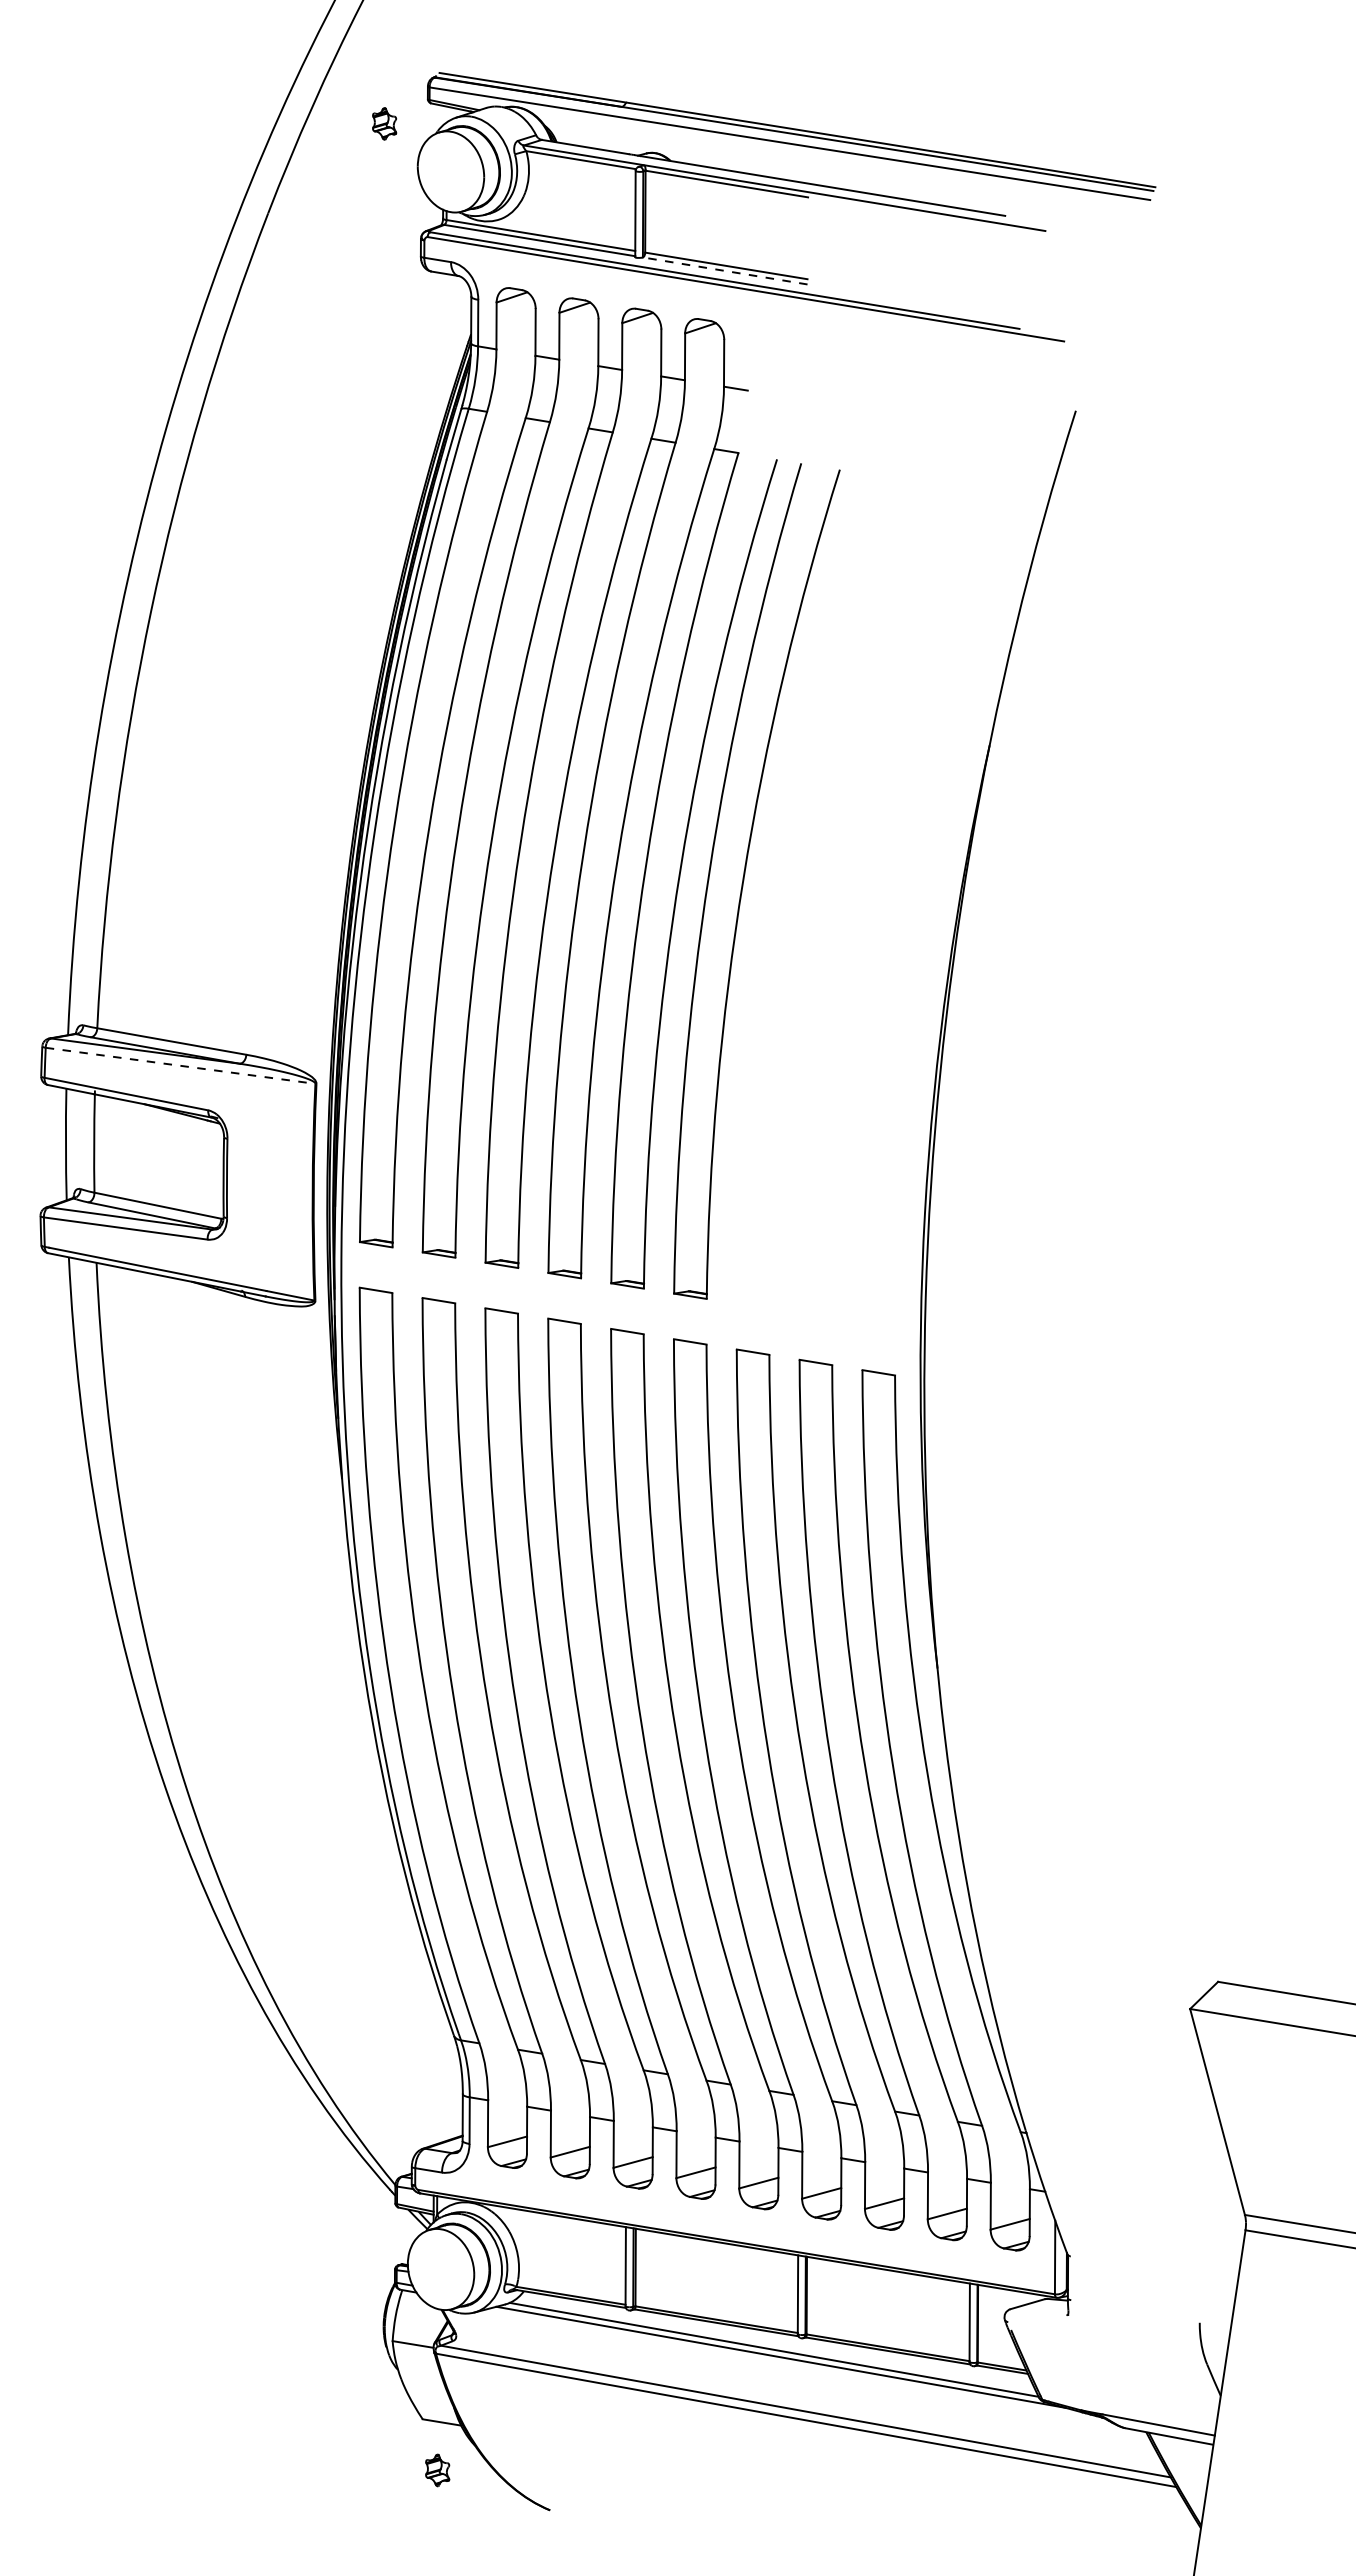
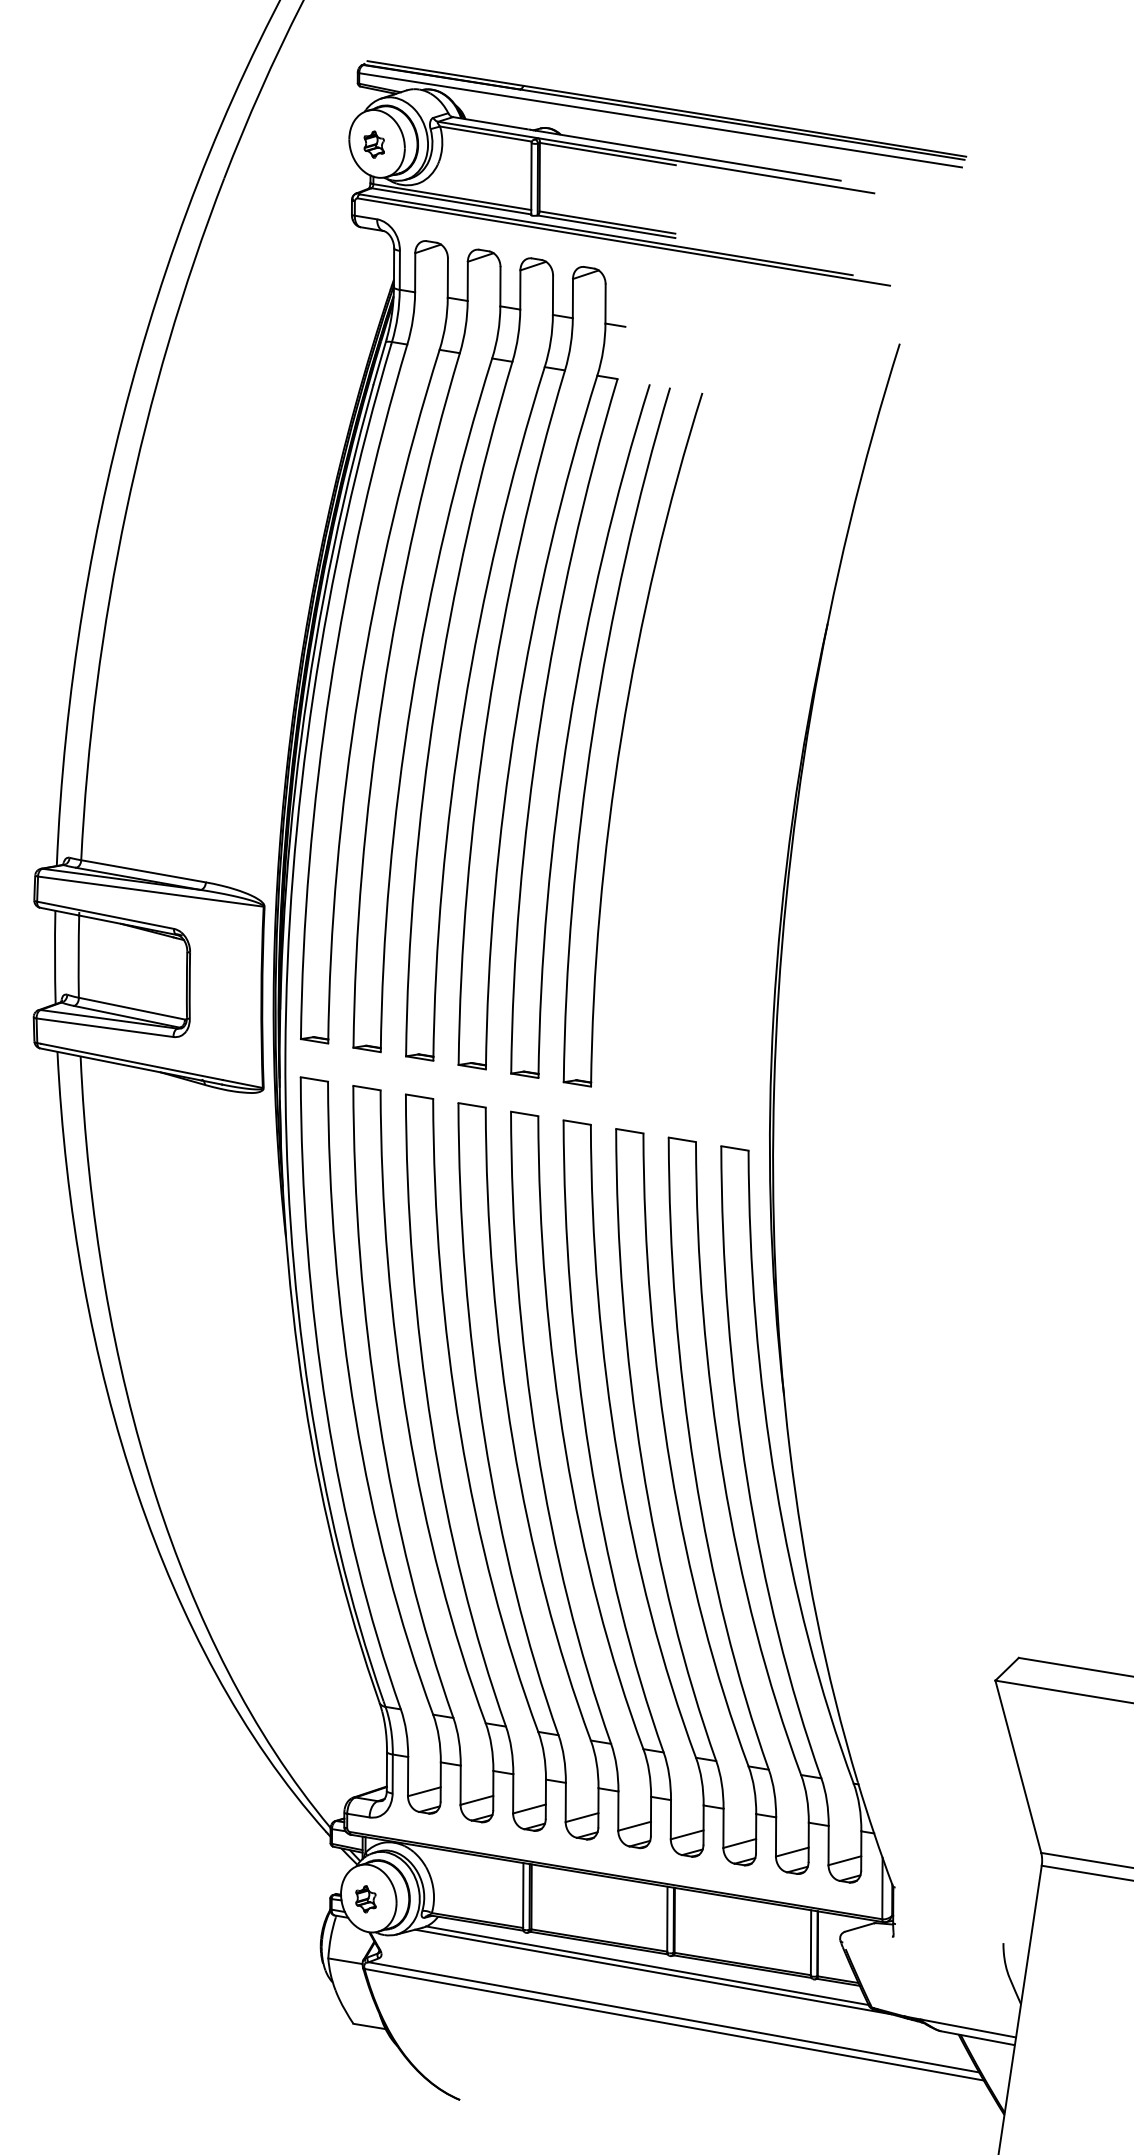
part: (384, 123) -> (374, 144), moved
line: (724, 270) -> (605, 226), dashed -> solid
line: (181, 1065) -> (151, 891), dashed -> solid
part: (437, 2470) -> (365, 1899), moved

